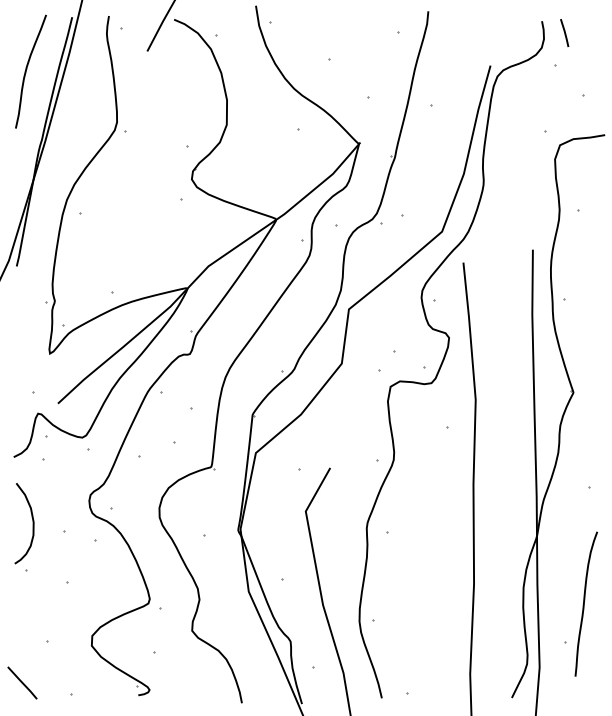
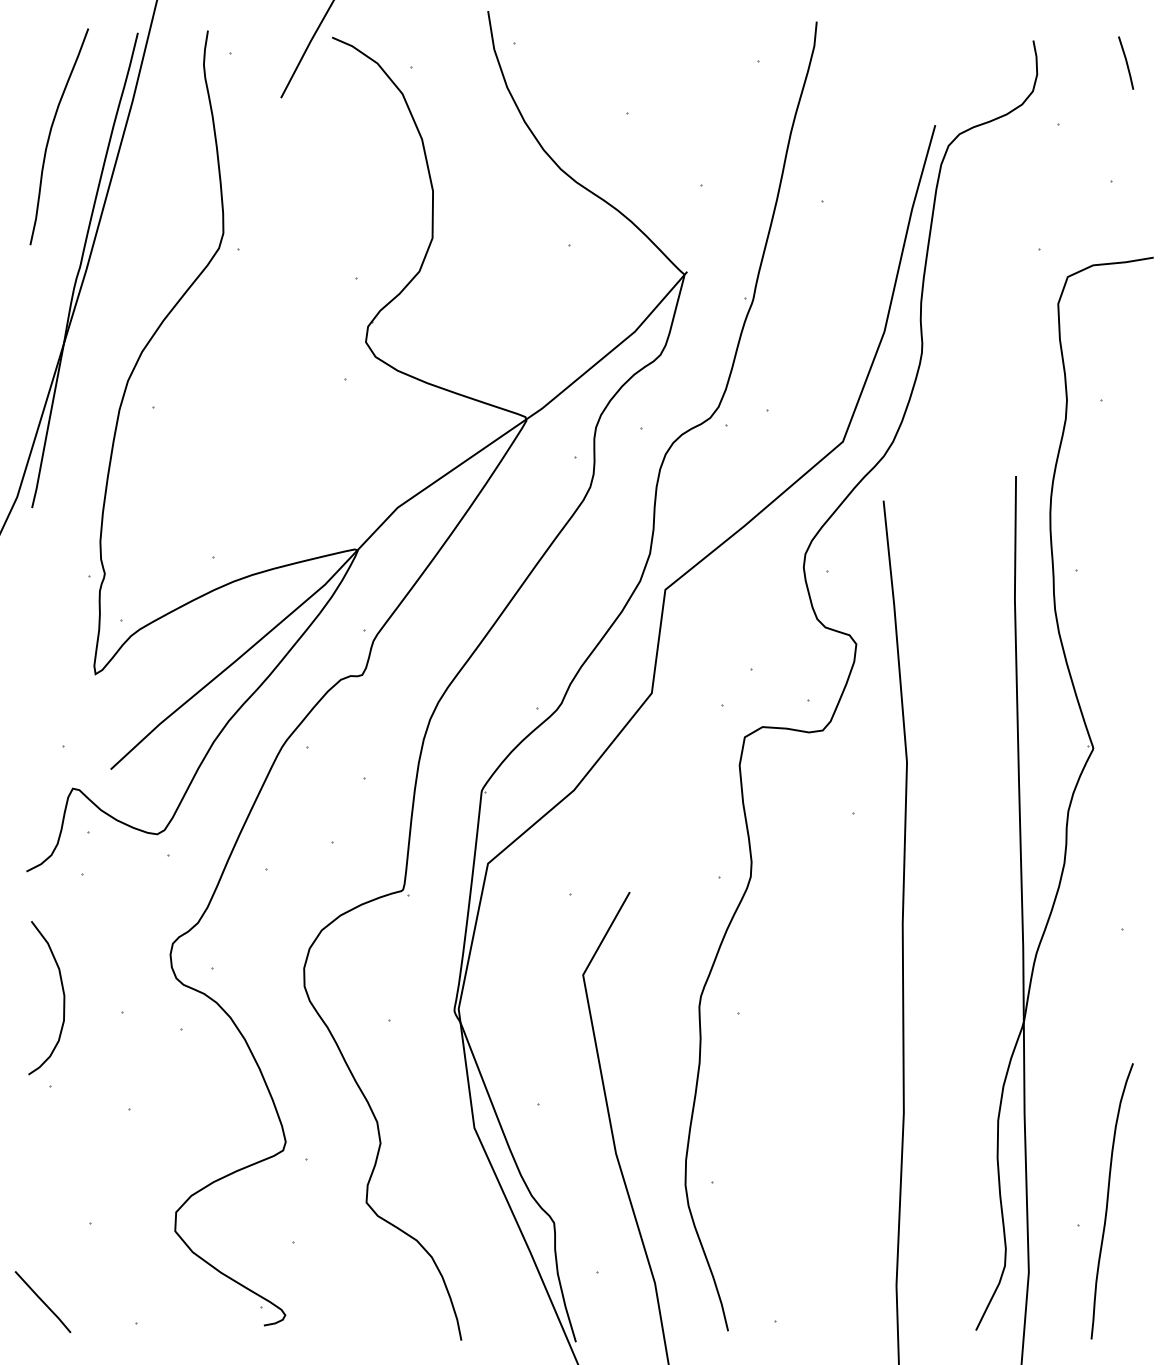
line: (564, 32) -> (1125, 62), moved
curve: (584, 603) -> (1108, 1200), moved

